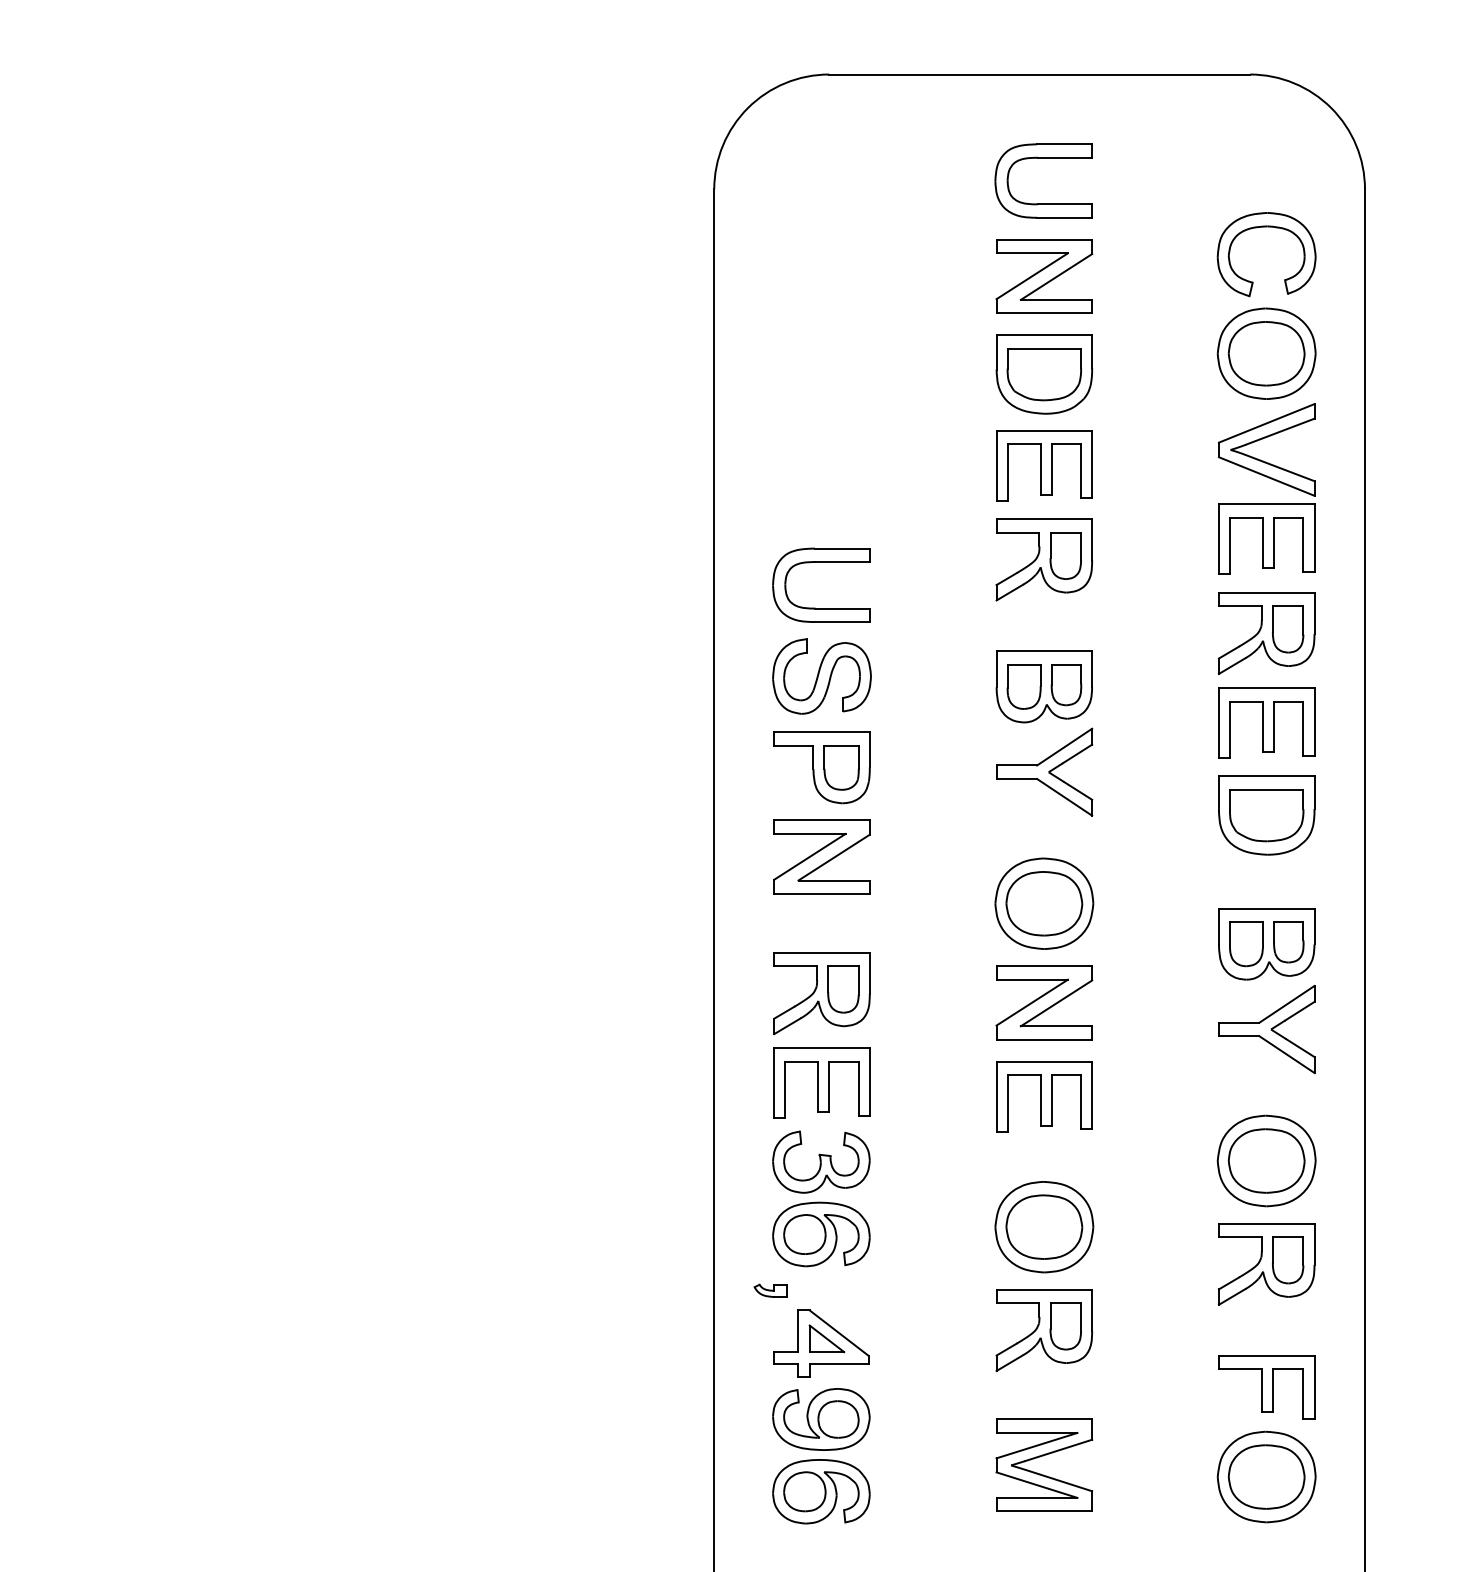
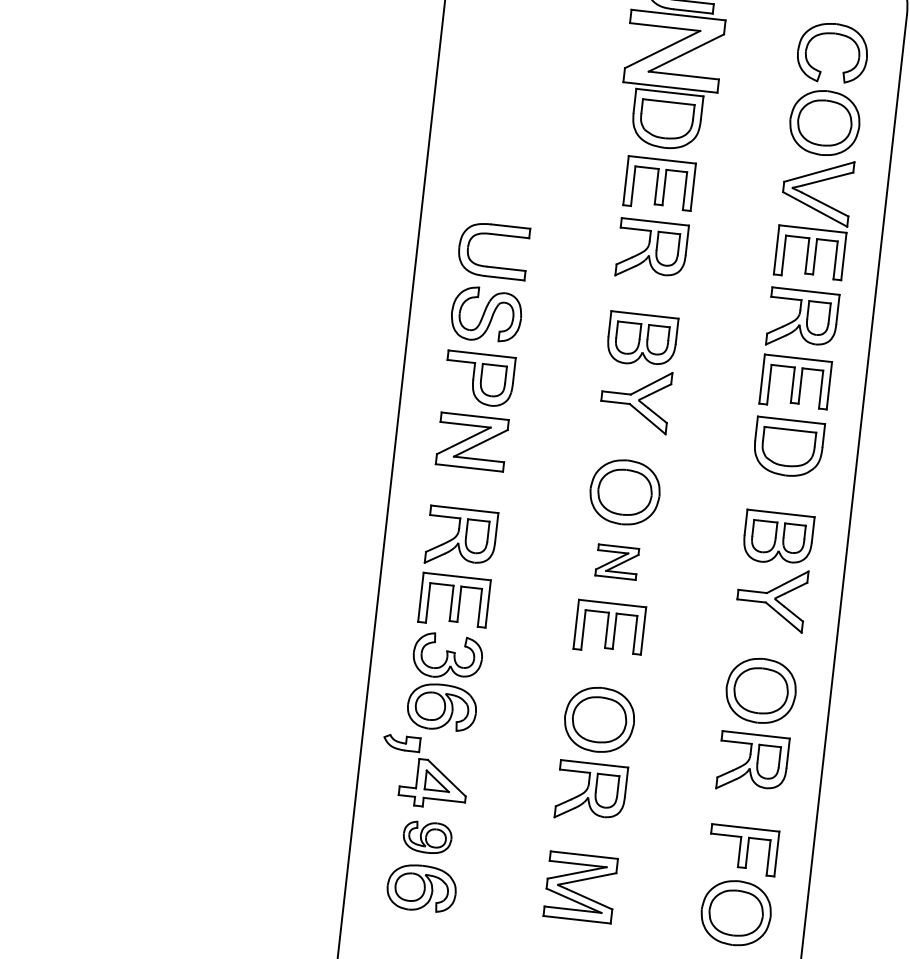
part: (1044, 276) -> (674, 51), size x1.4
part: (1044, 1002) -> (617, 561), size x0.6
part: (770, 1290) -> (401, 742), size x1.6
part: (821, 1419) -> (427, 837), size x0.7

